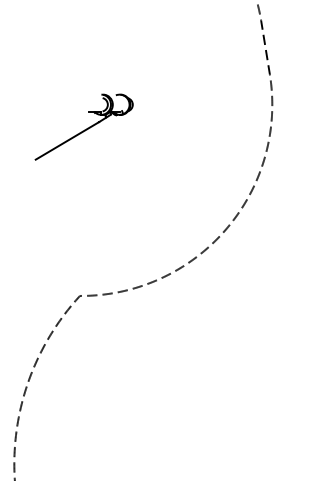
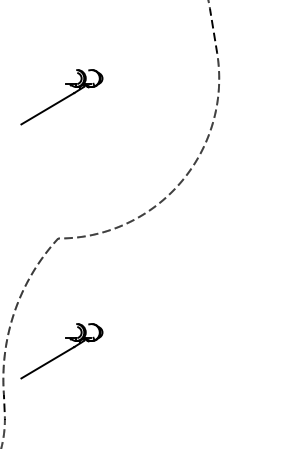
part: (83, 430) -> (61, 351), added

